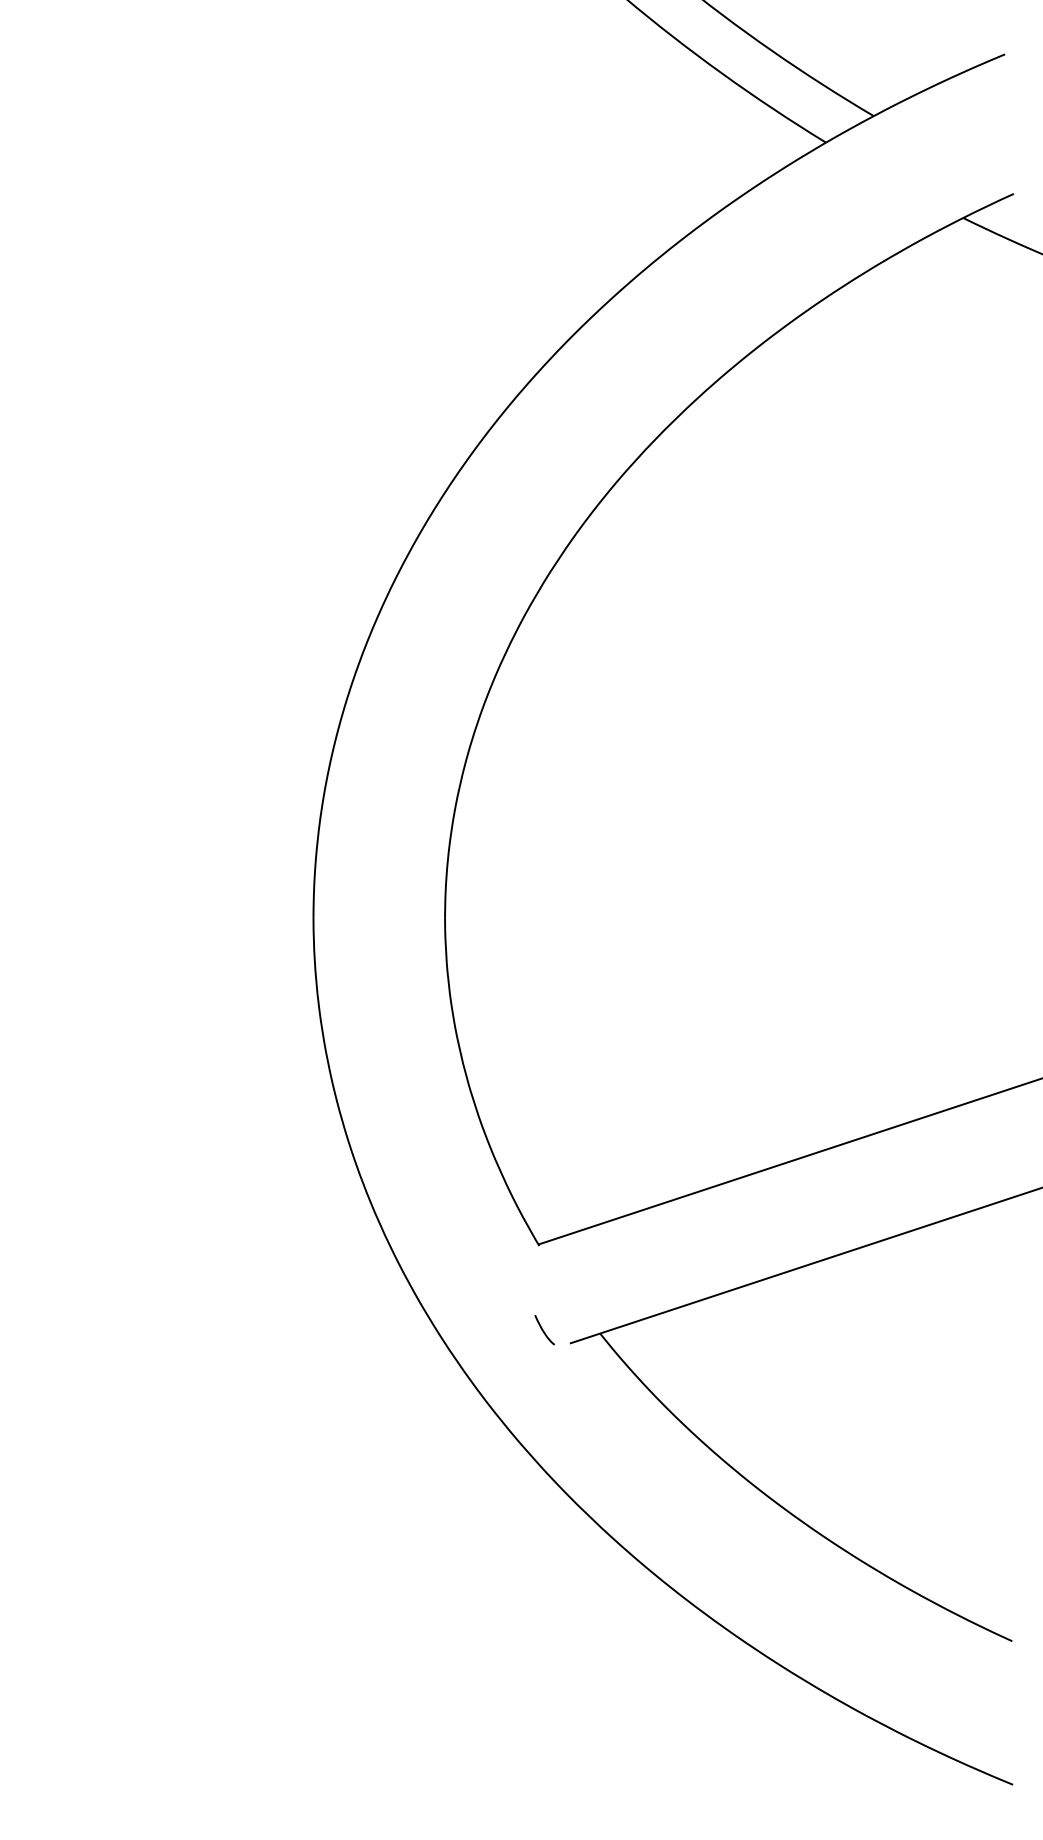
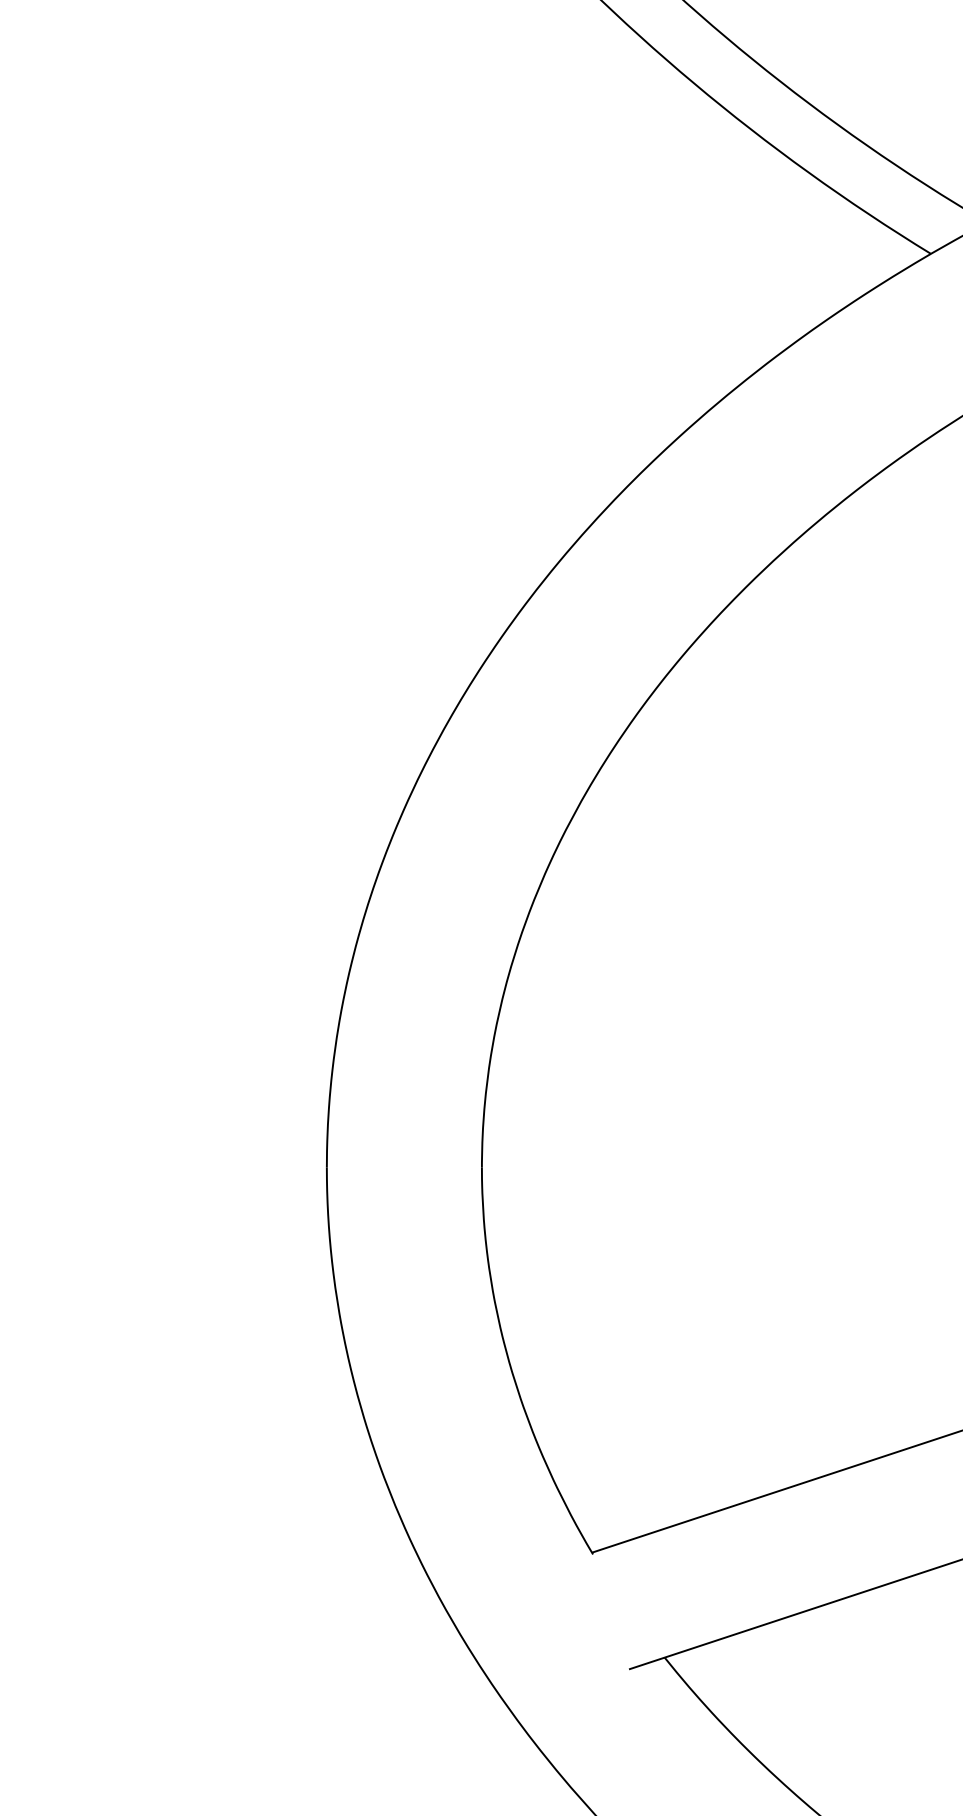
curve: (543, 1330) -> (597, 1654), removed

